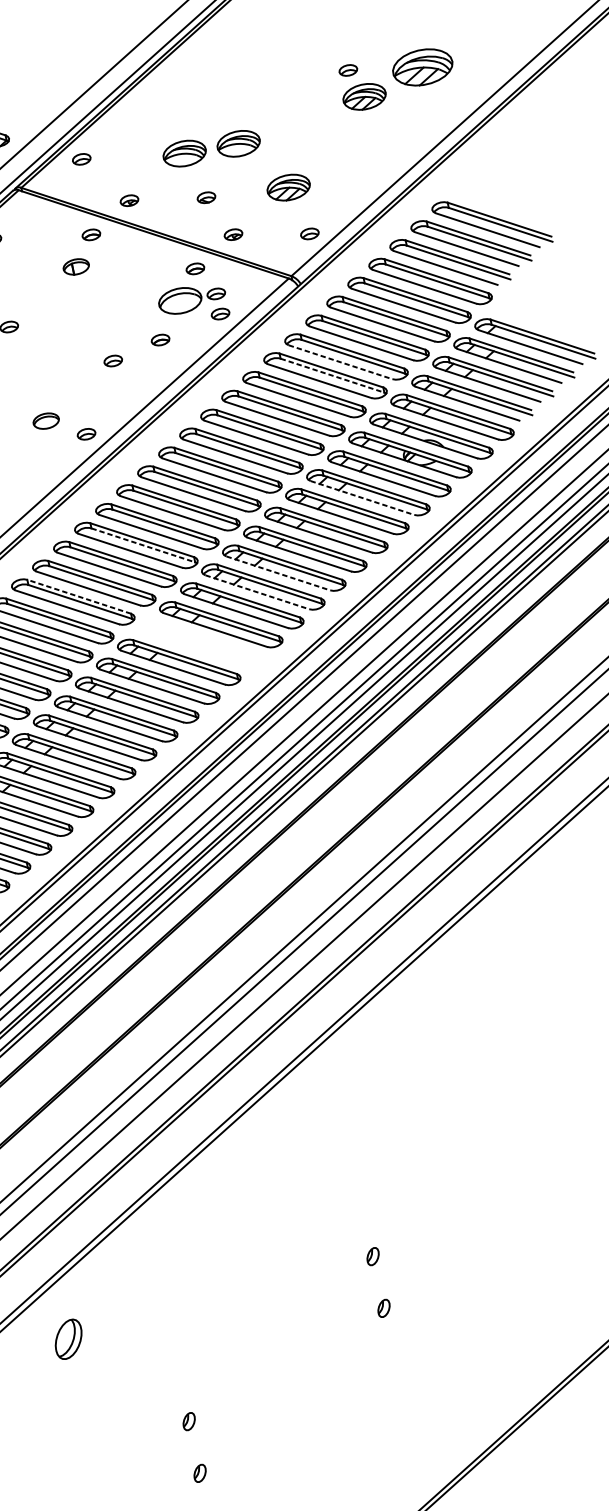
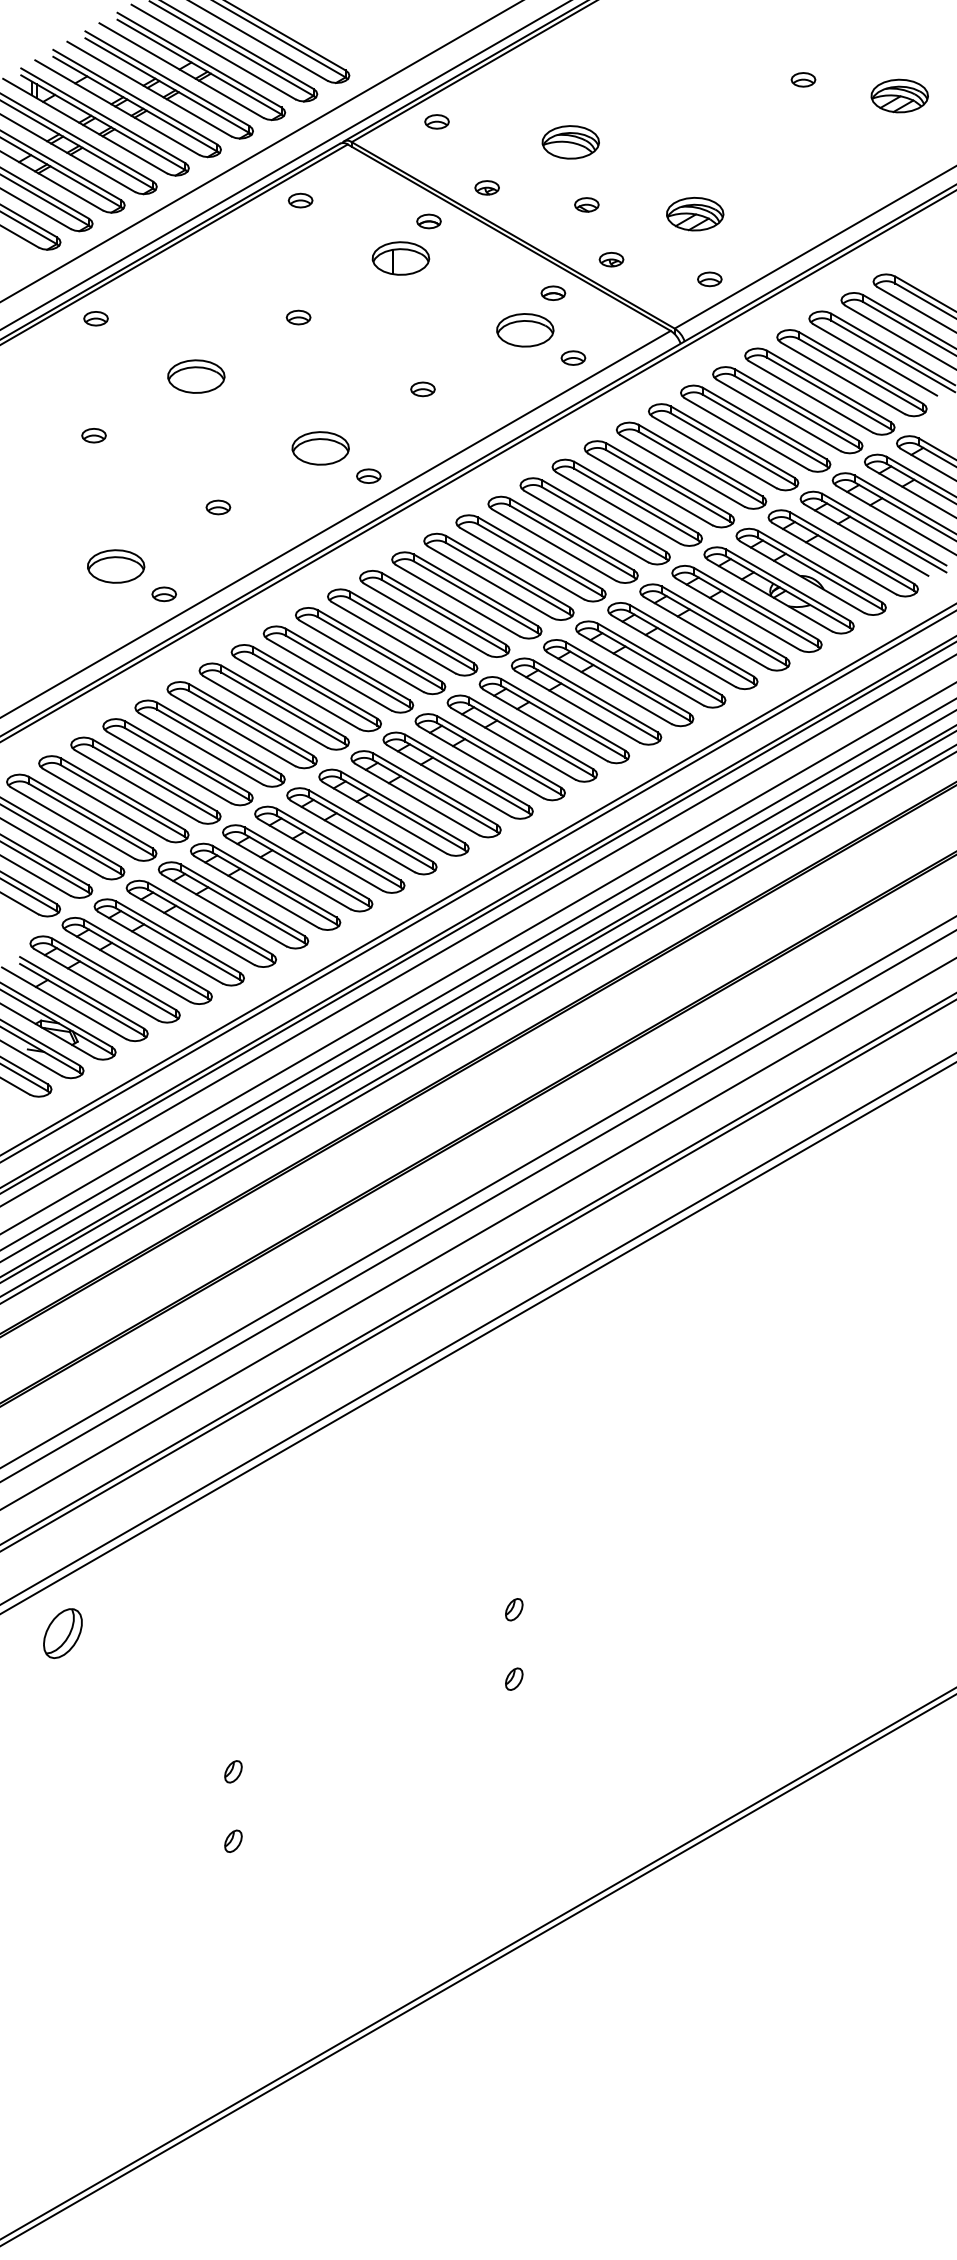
part: (422, 67) -> (899, 95), size x0.71
part: (364, 97) -> (817, 118), removed
part: (238, 143) -> (642, 144), removed
part: (75, 266) -> (400, 258), size x1.67
part: (216, 293) -> (573, 330), removed
part: (160, 339) -> (489, 374), removed
line: (340, 362) -> (714, 452), dashed -> solid
line: (332, 375) -> (700, 467), dashed -> solid
part: (46, 421) -> (320, 448), size x1.67
line: (362, 497) -> (705, 632), dashed -> solid
line: (143, 545) -> (411, 634), dashed -> solid
line: (278, 573) -> (577, 706), dashed -> solid
line: (257, 592) -> (545, 725), dashed -> solid
line: (79, 596) -> (315, 682), dashed -> solid
part: (199, 643) -> (457, 775), added
part: (68, 1339) -> (62, 1633), moved

